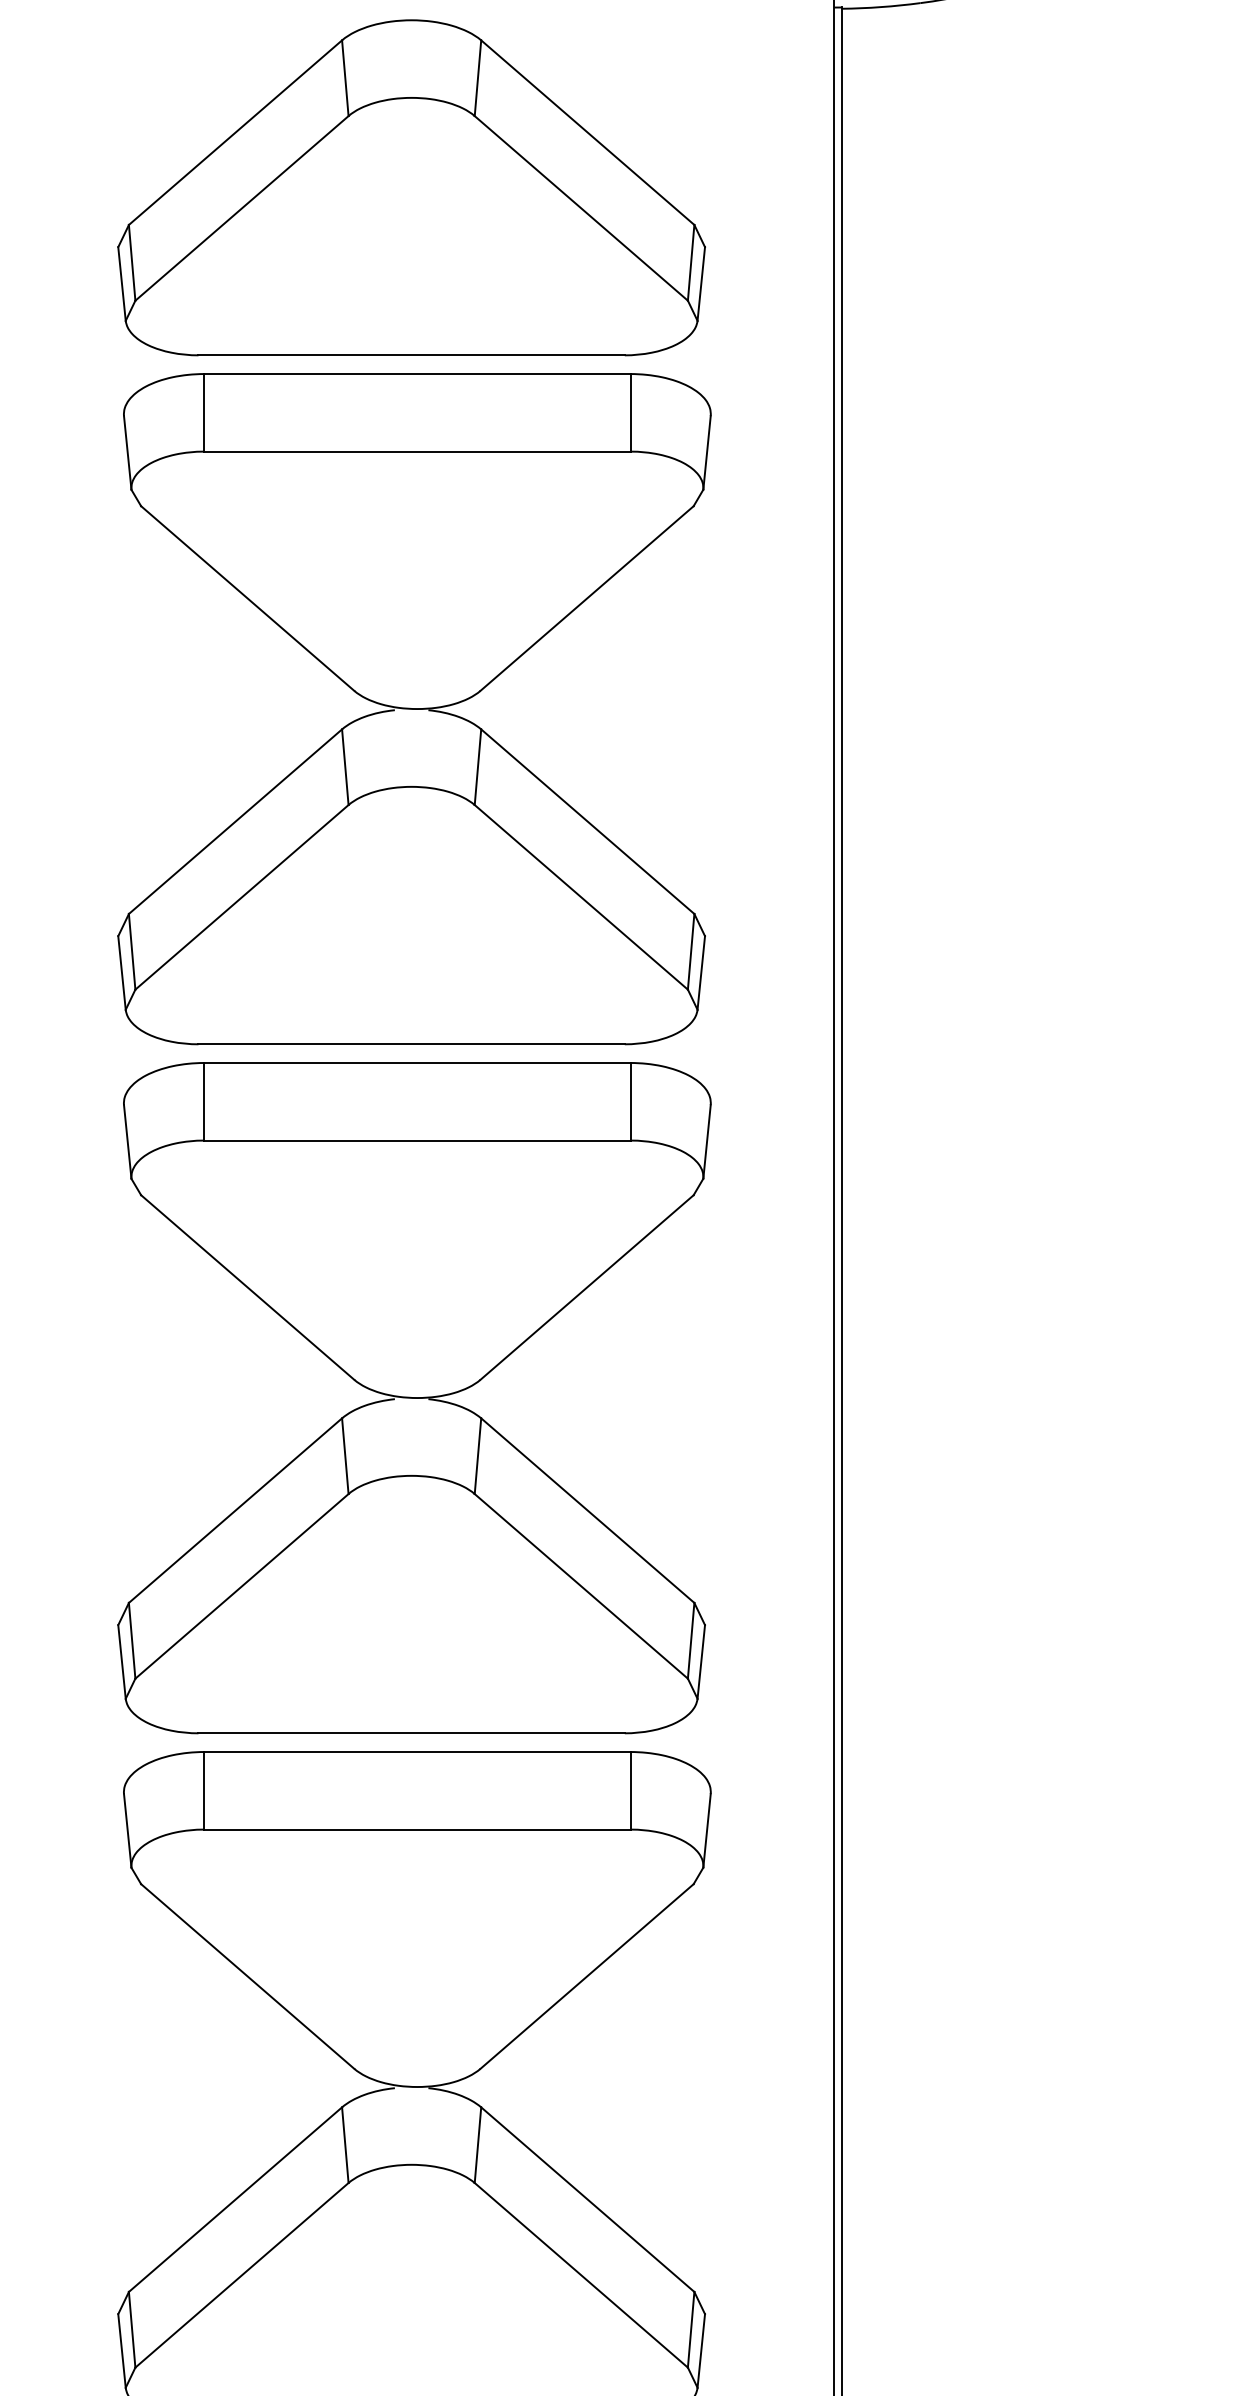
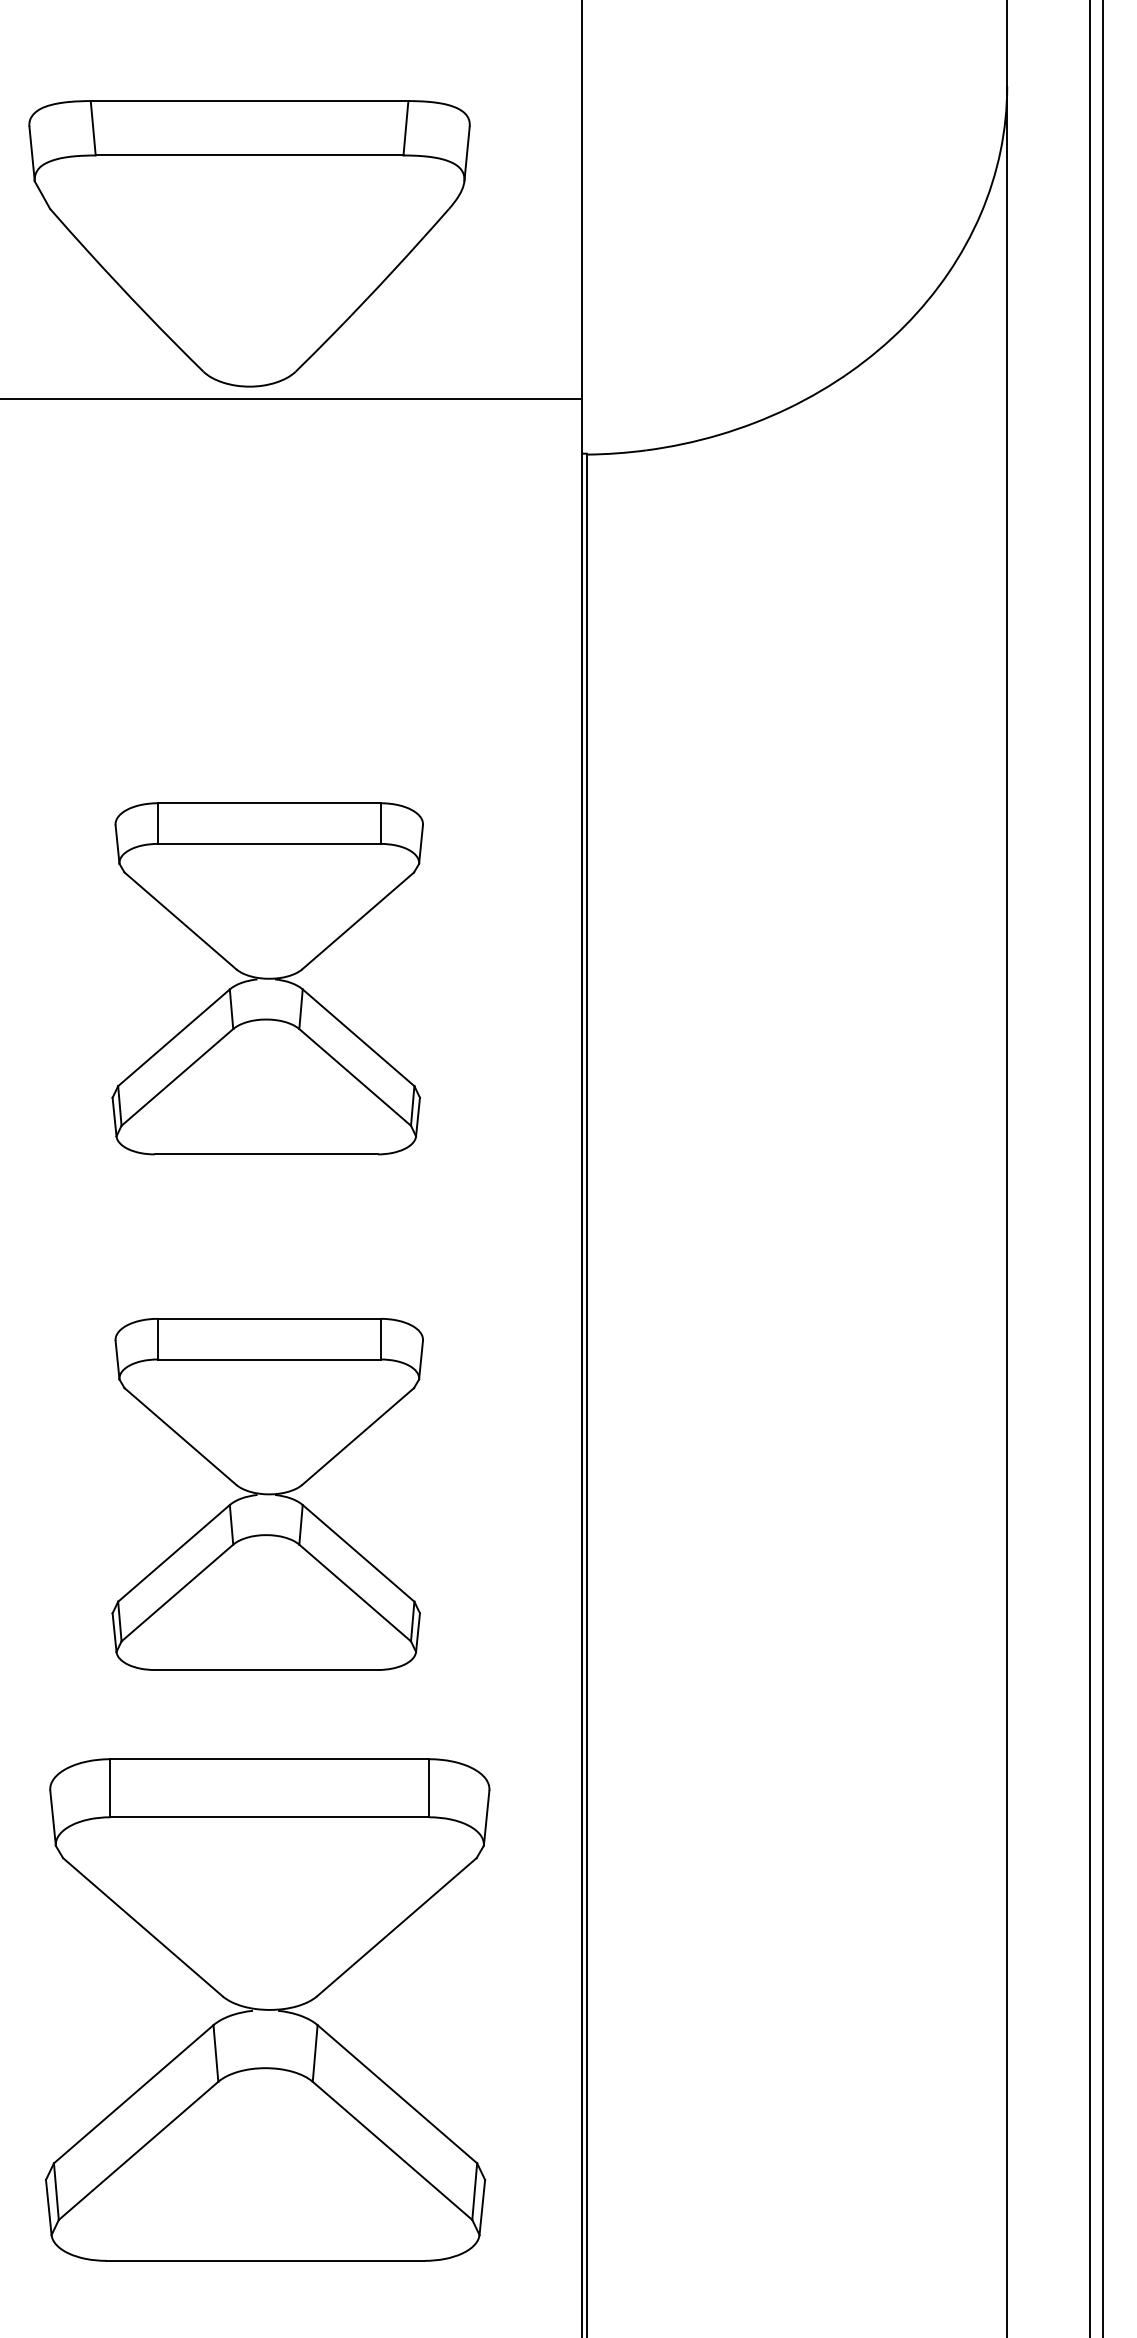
part: (411, 187) -> (265, 588), removed
part: (414, 708) -> (267, 978), size x0.7
part: (414, 1398) -> (267, 1494), size x0.7

